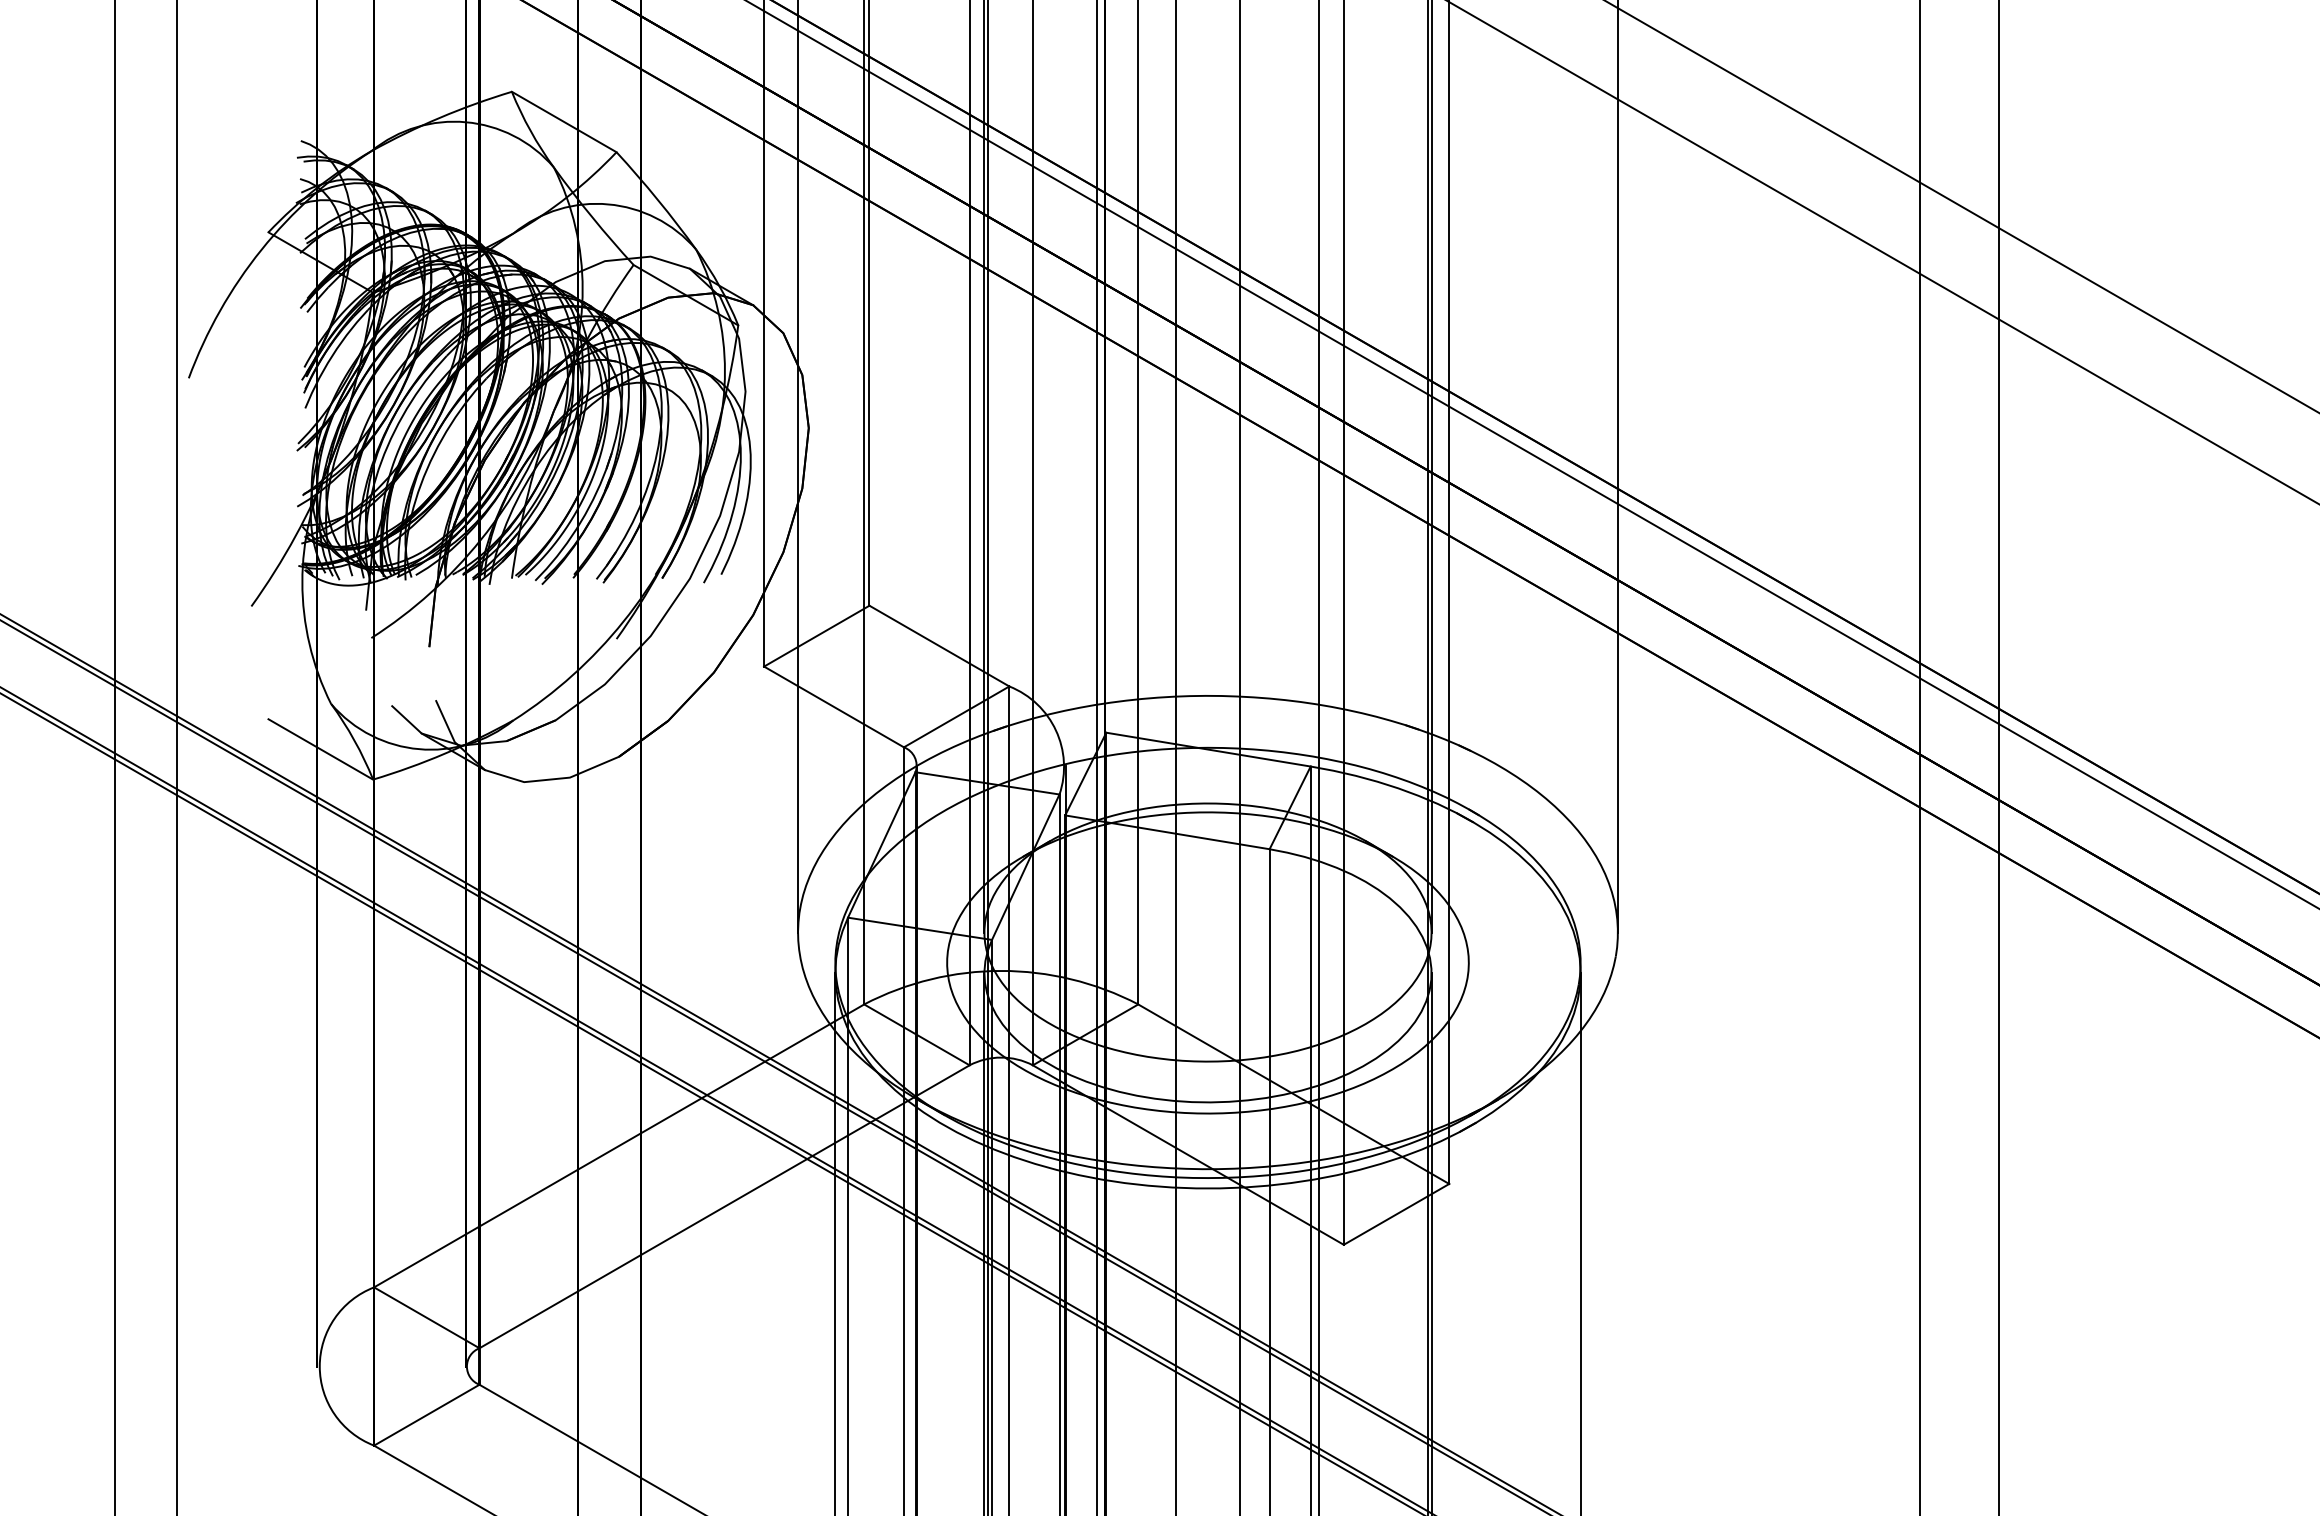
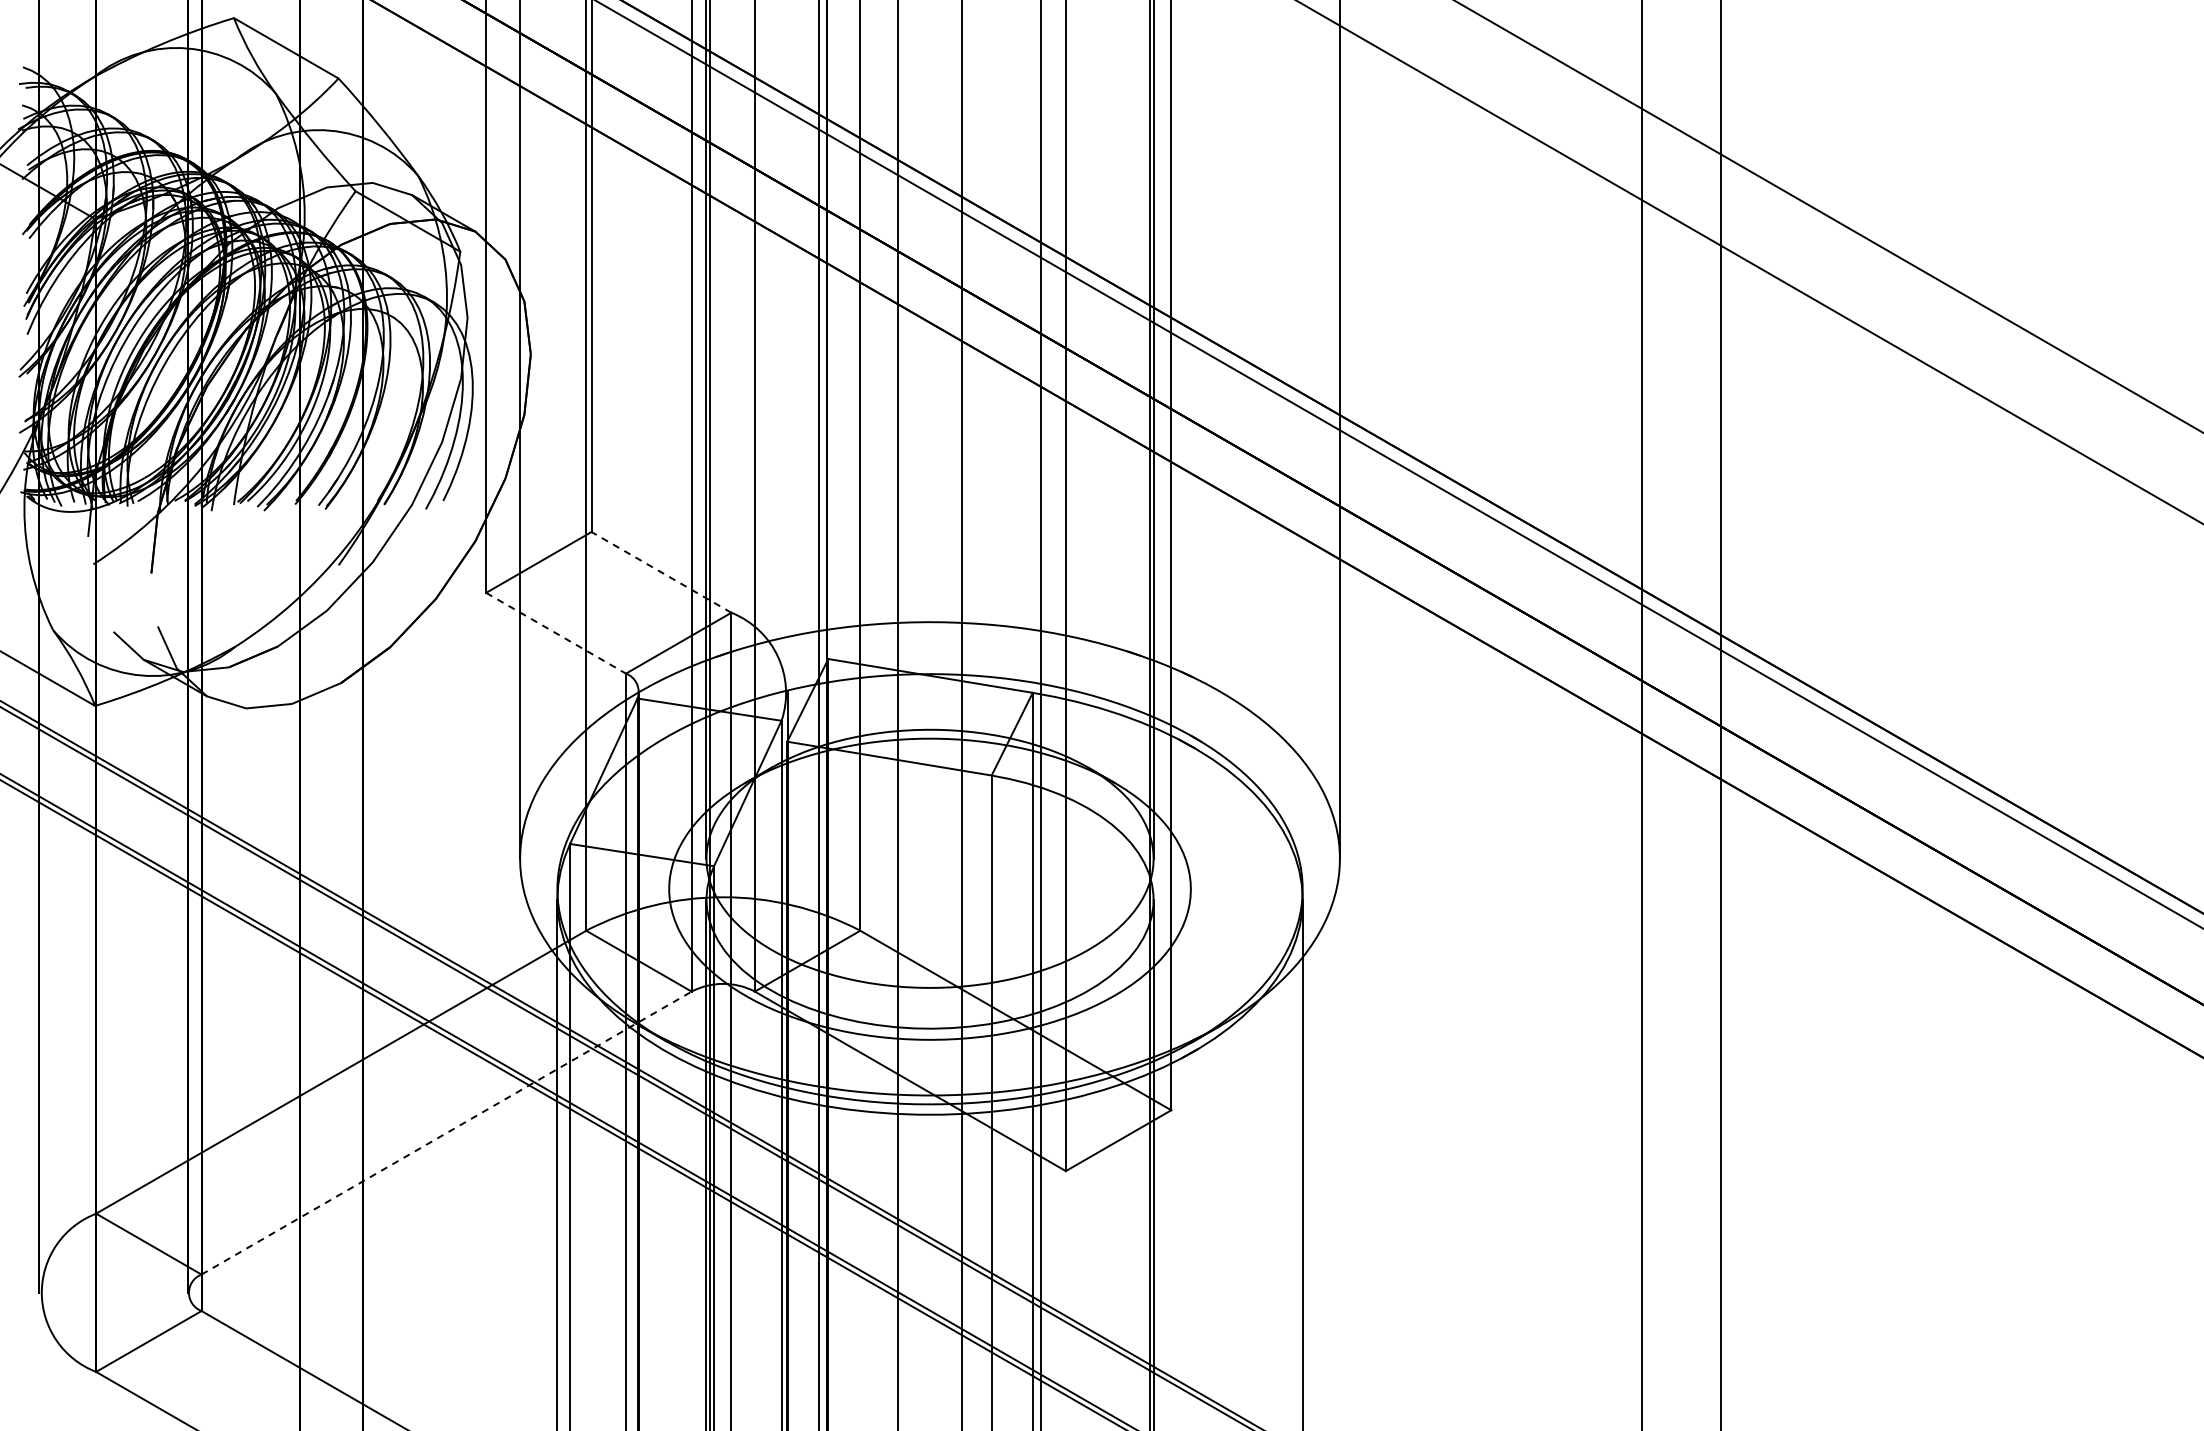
line: (939, 646) -> (661, 572), solid -> dashed
line: (834, 706) -> (556, 632), solid -> dashed
line: (724, 1206) -> (446, 1132), solid -> dashed

